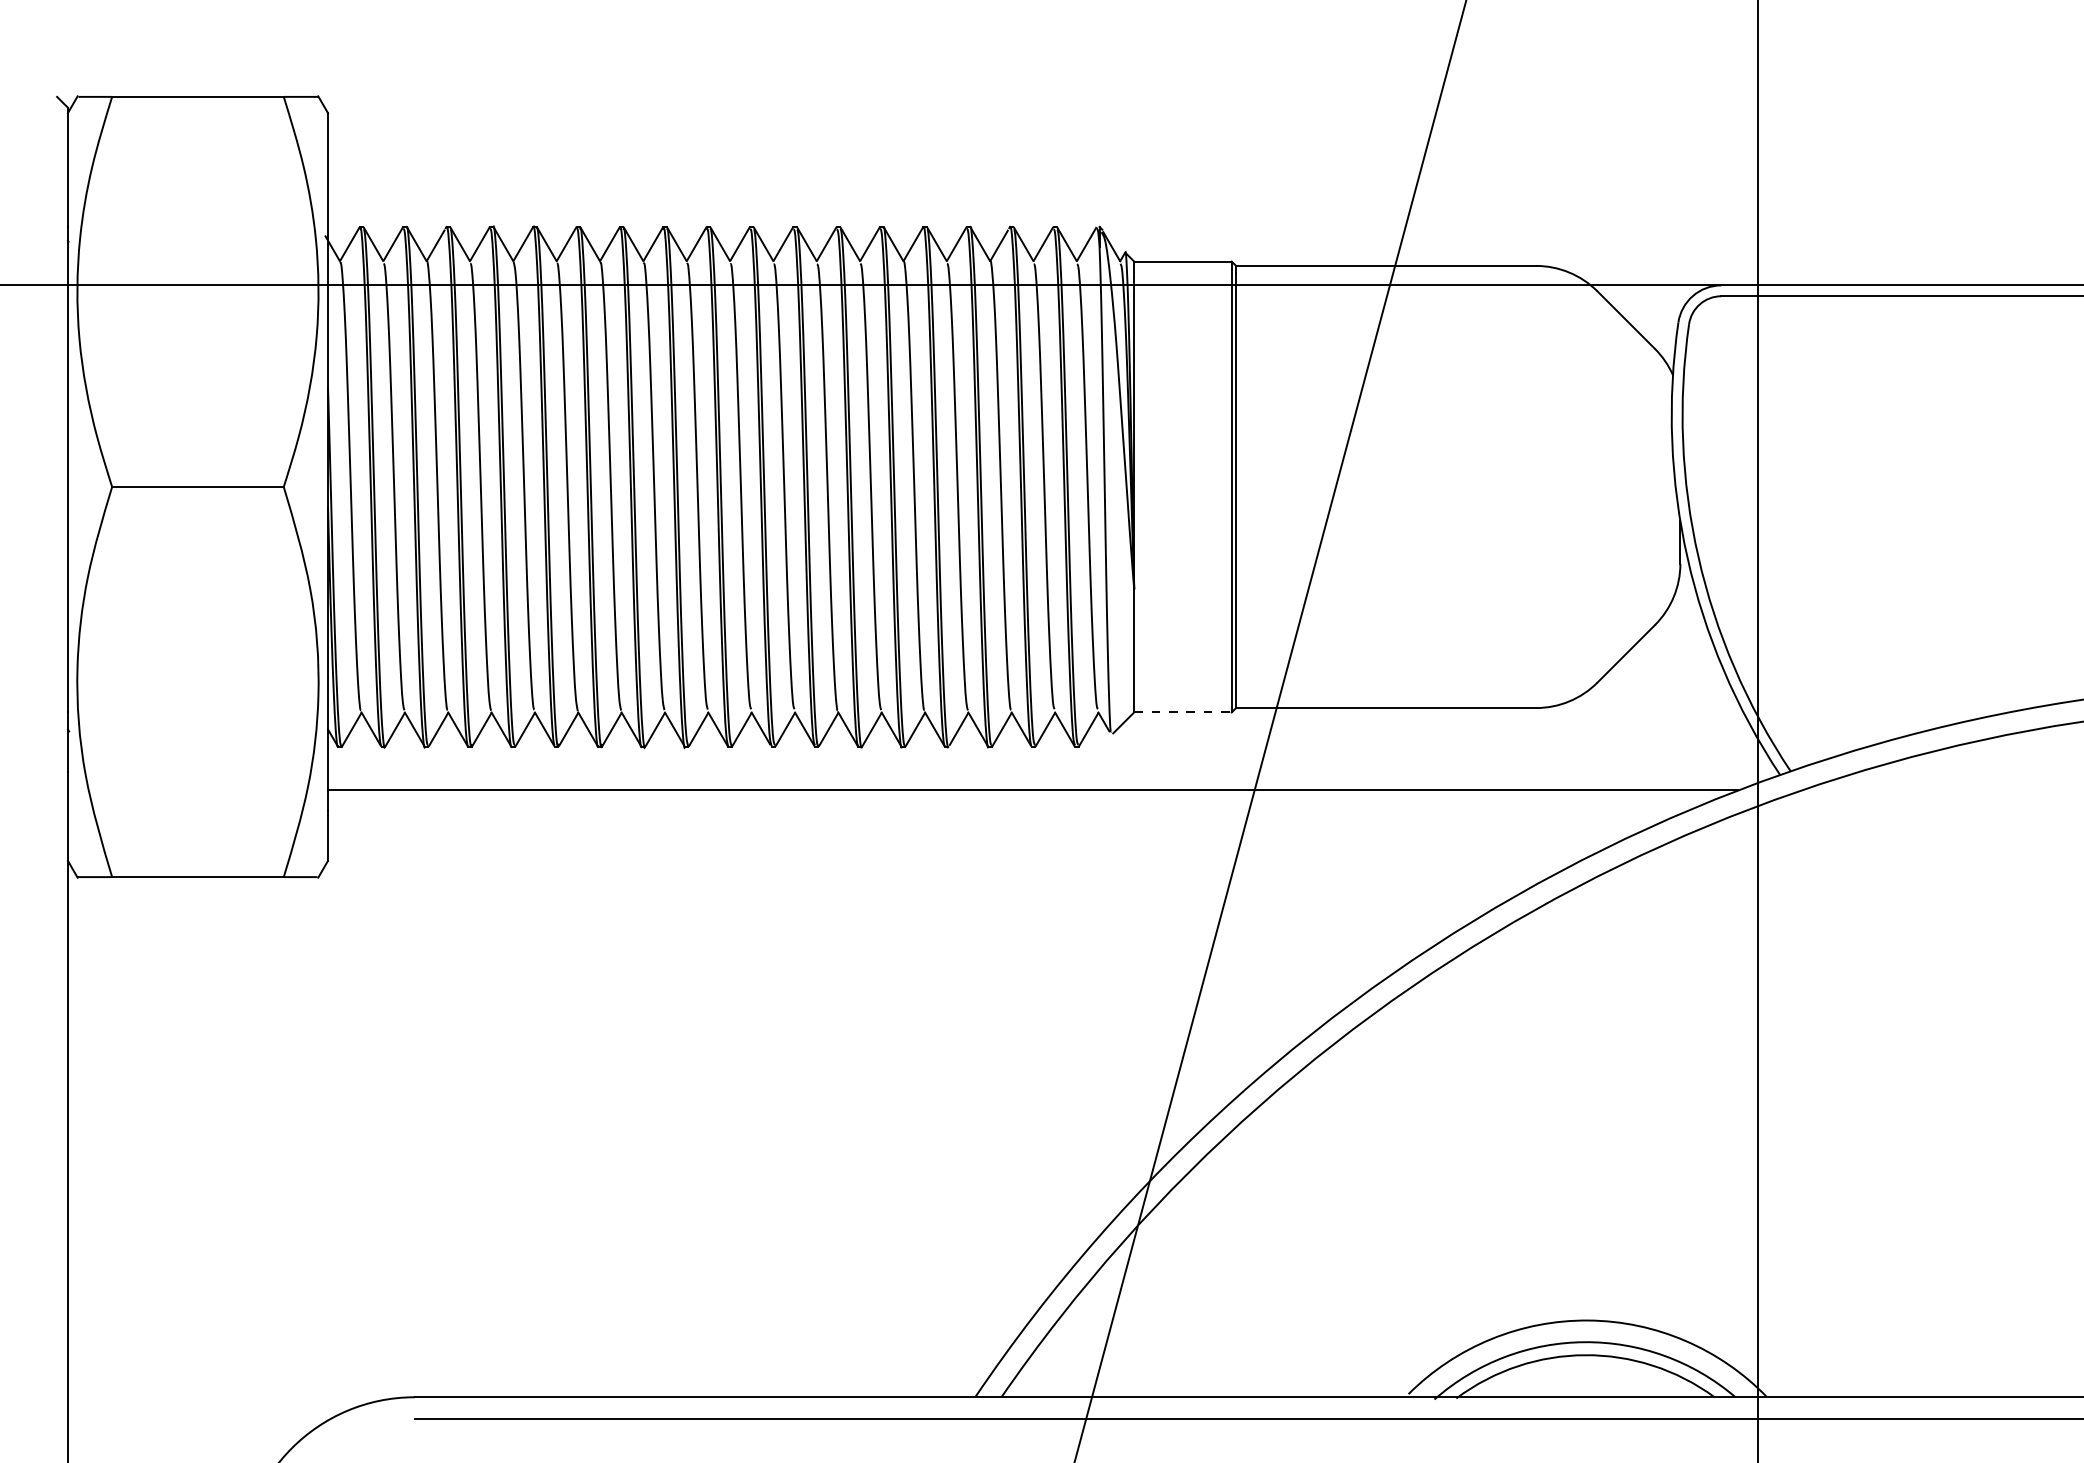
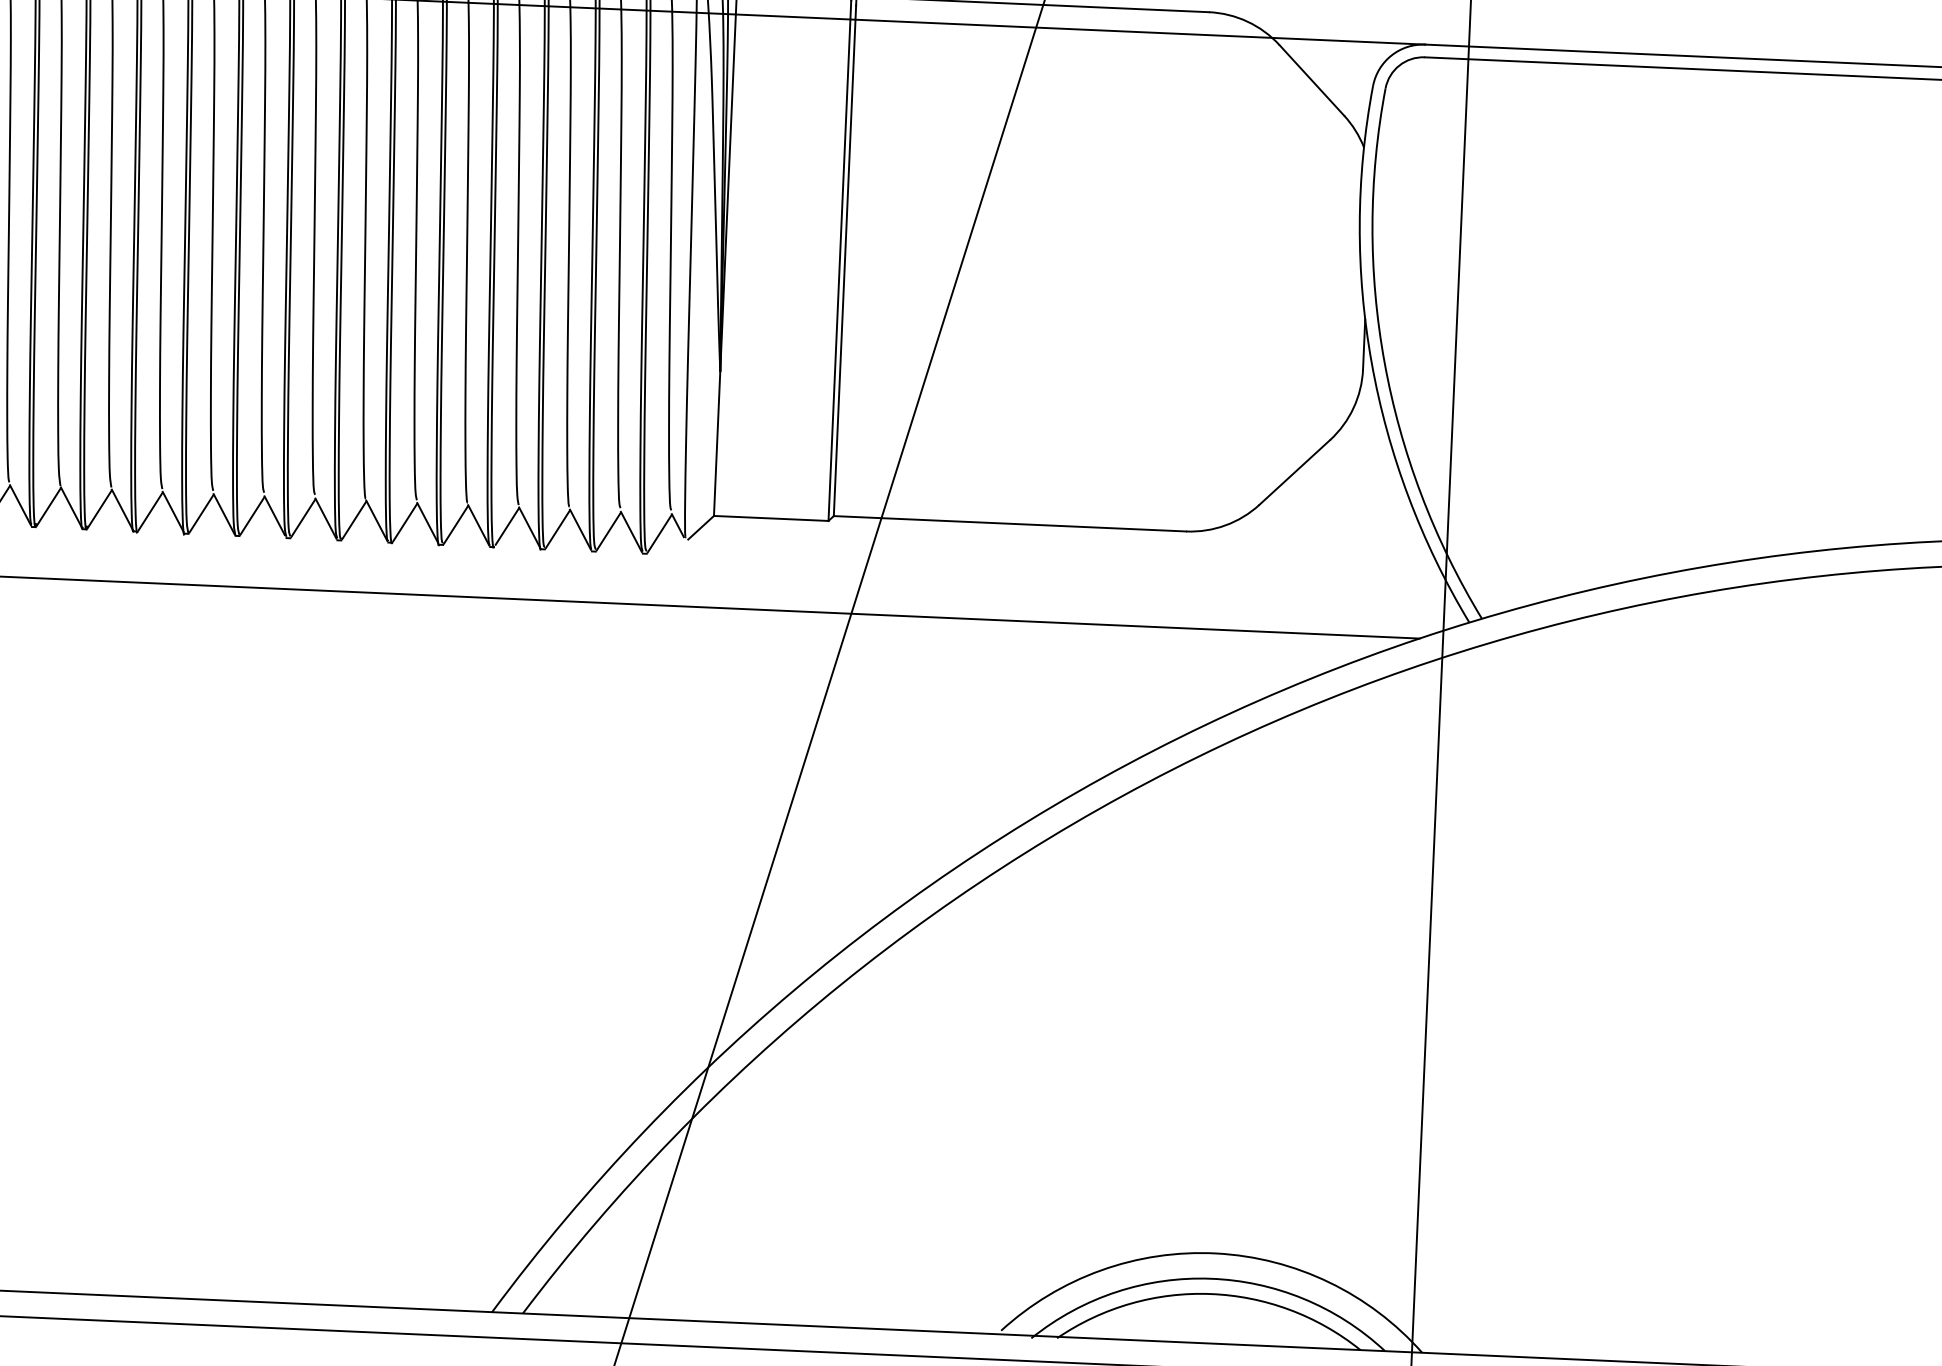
line: (1183, 712) -> (771, 518), dashed -> solid

